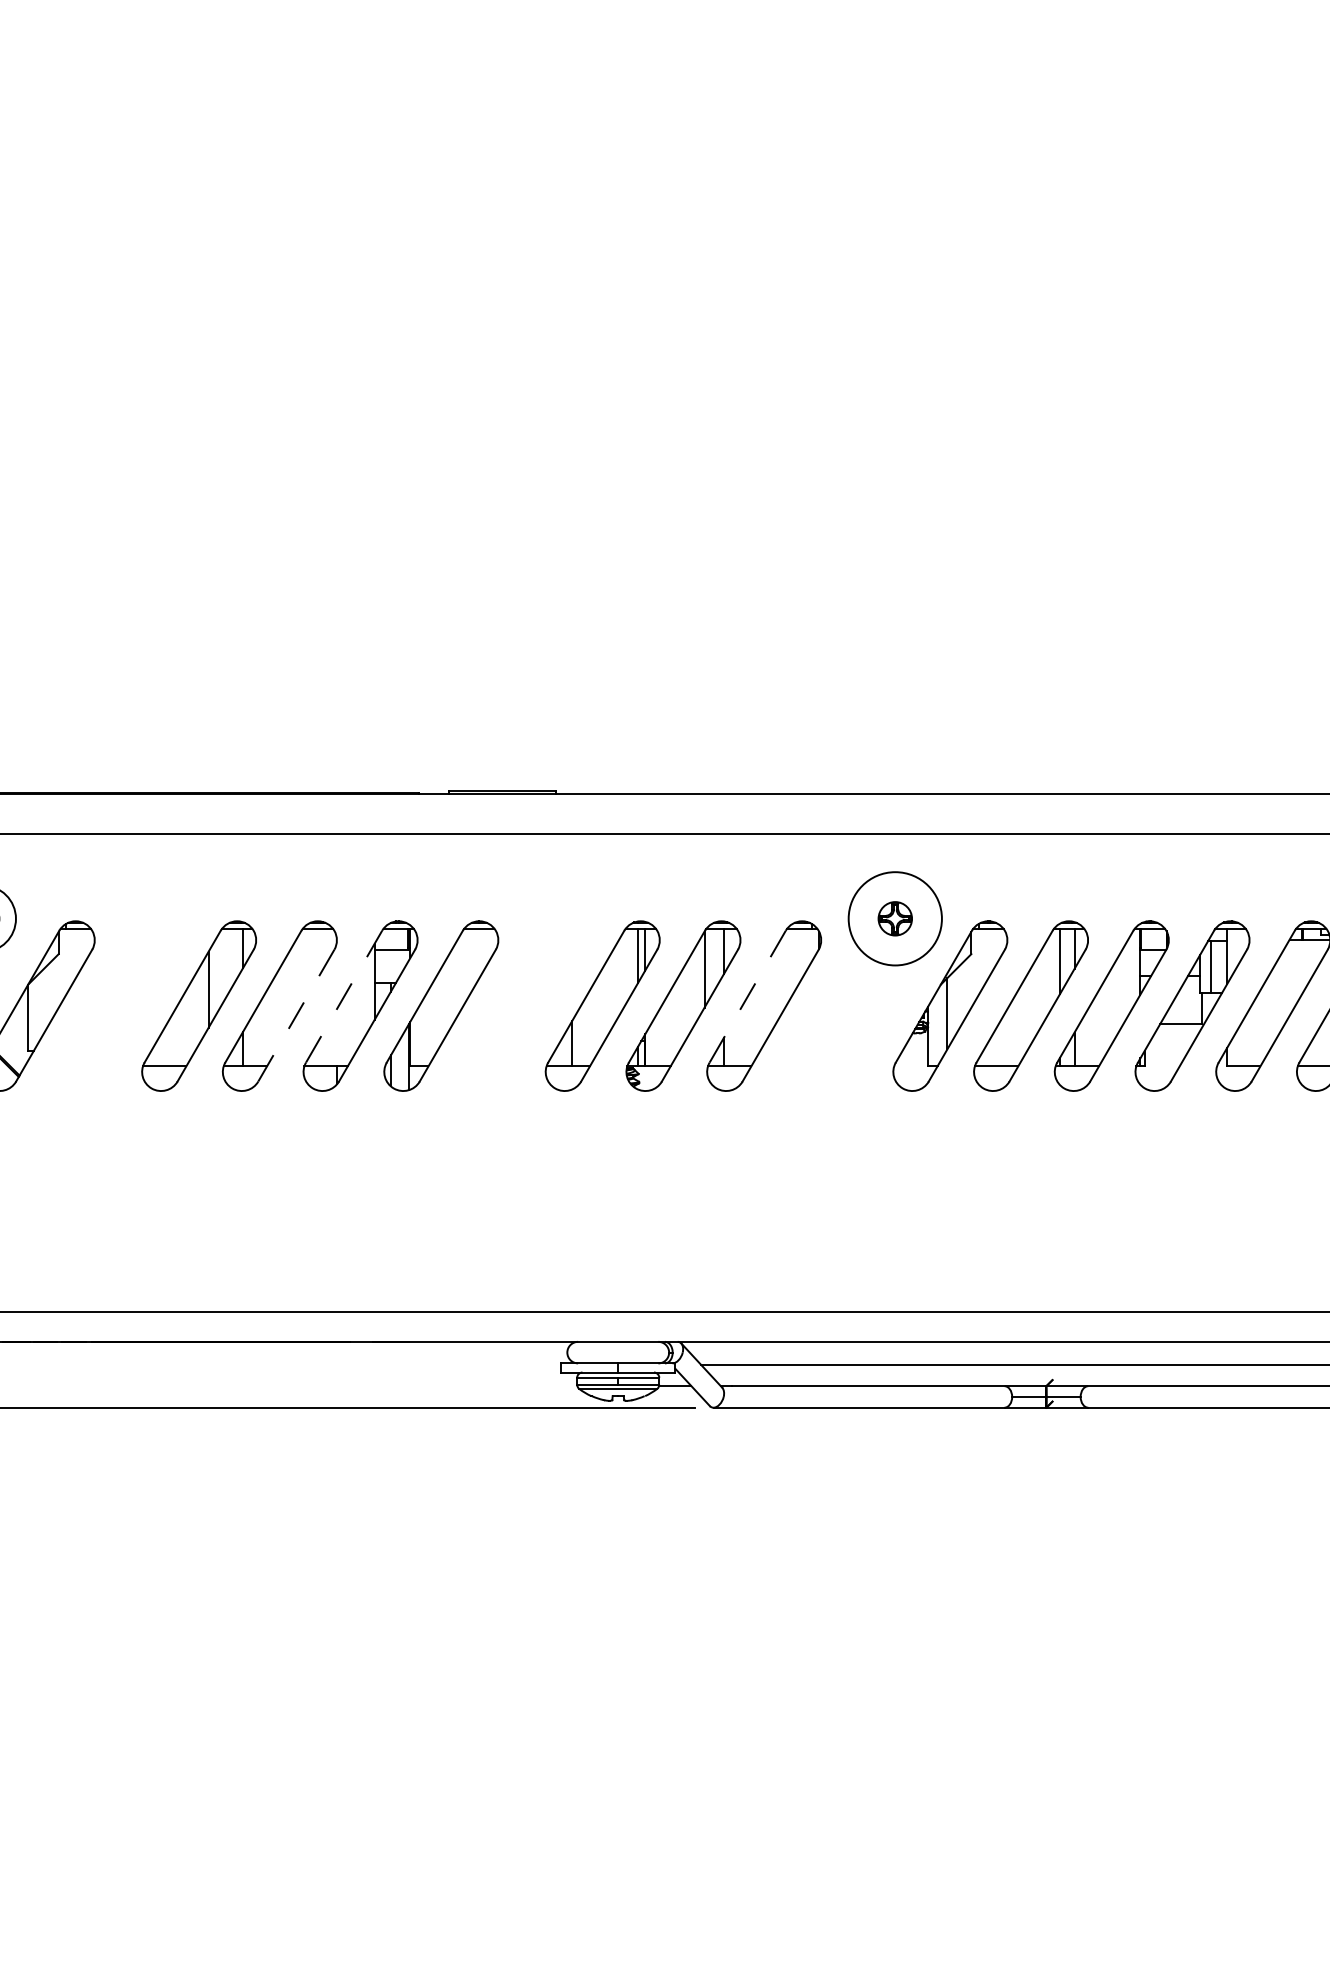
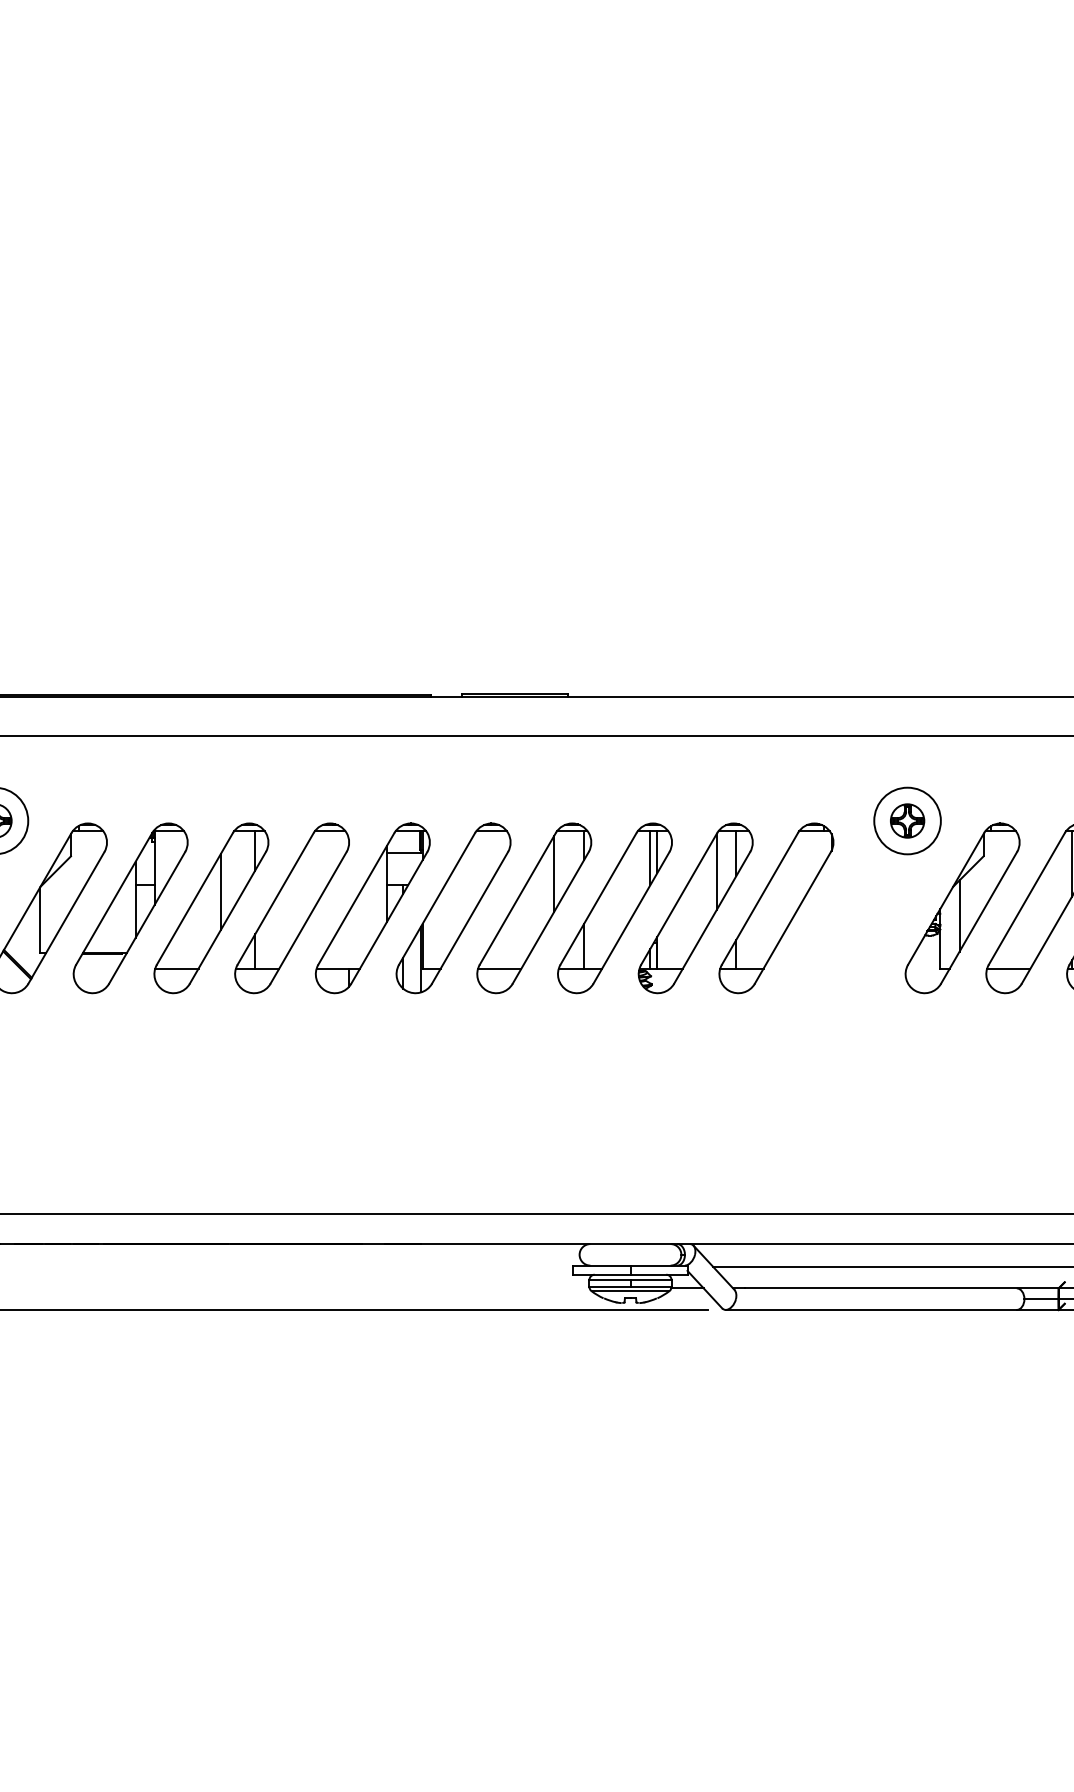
circle: (895, 918) -> (907, 820), size x0.71
line: (344, 996) -> (356, 898), dashed -> solid
line: (747, 996) -> (759, 898), dashed -> solid
part: (118, 1005) -> (130, 907), added
part: (521, 1005) -> (533, 907), added
line: (296, 1016) -> (308, 918), dashed -> solid

